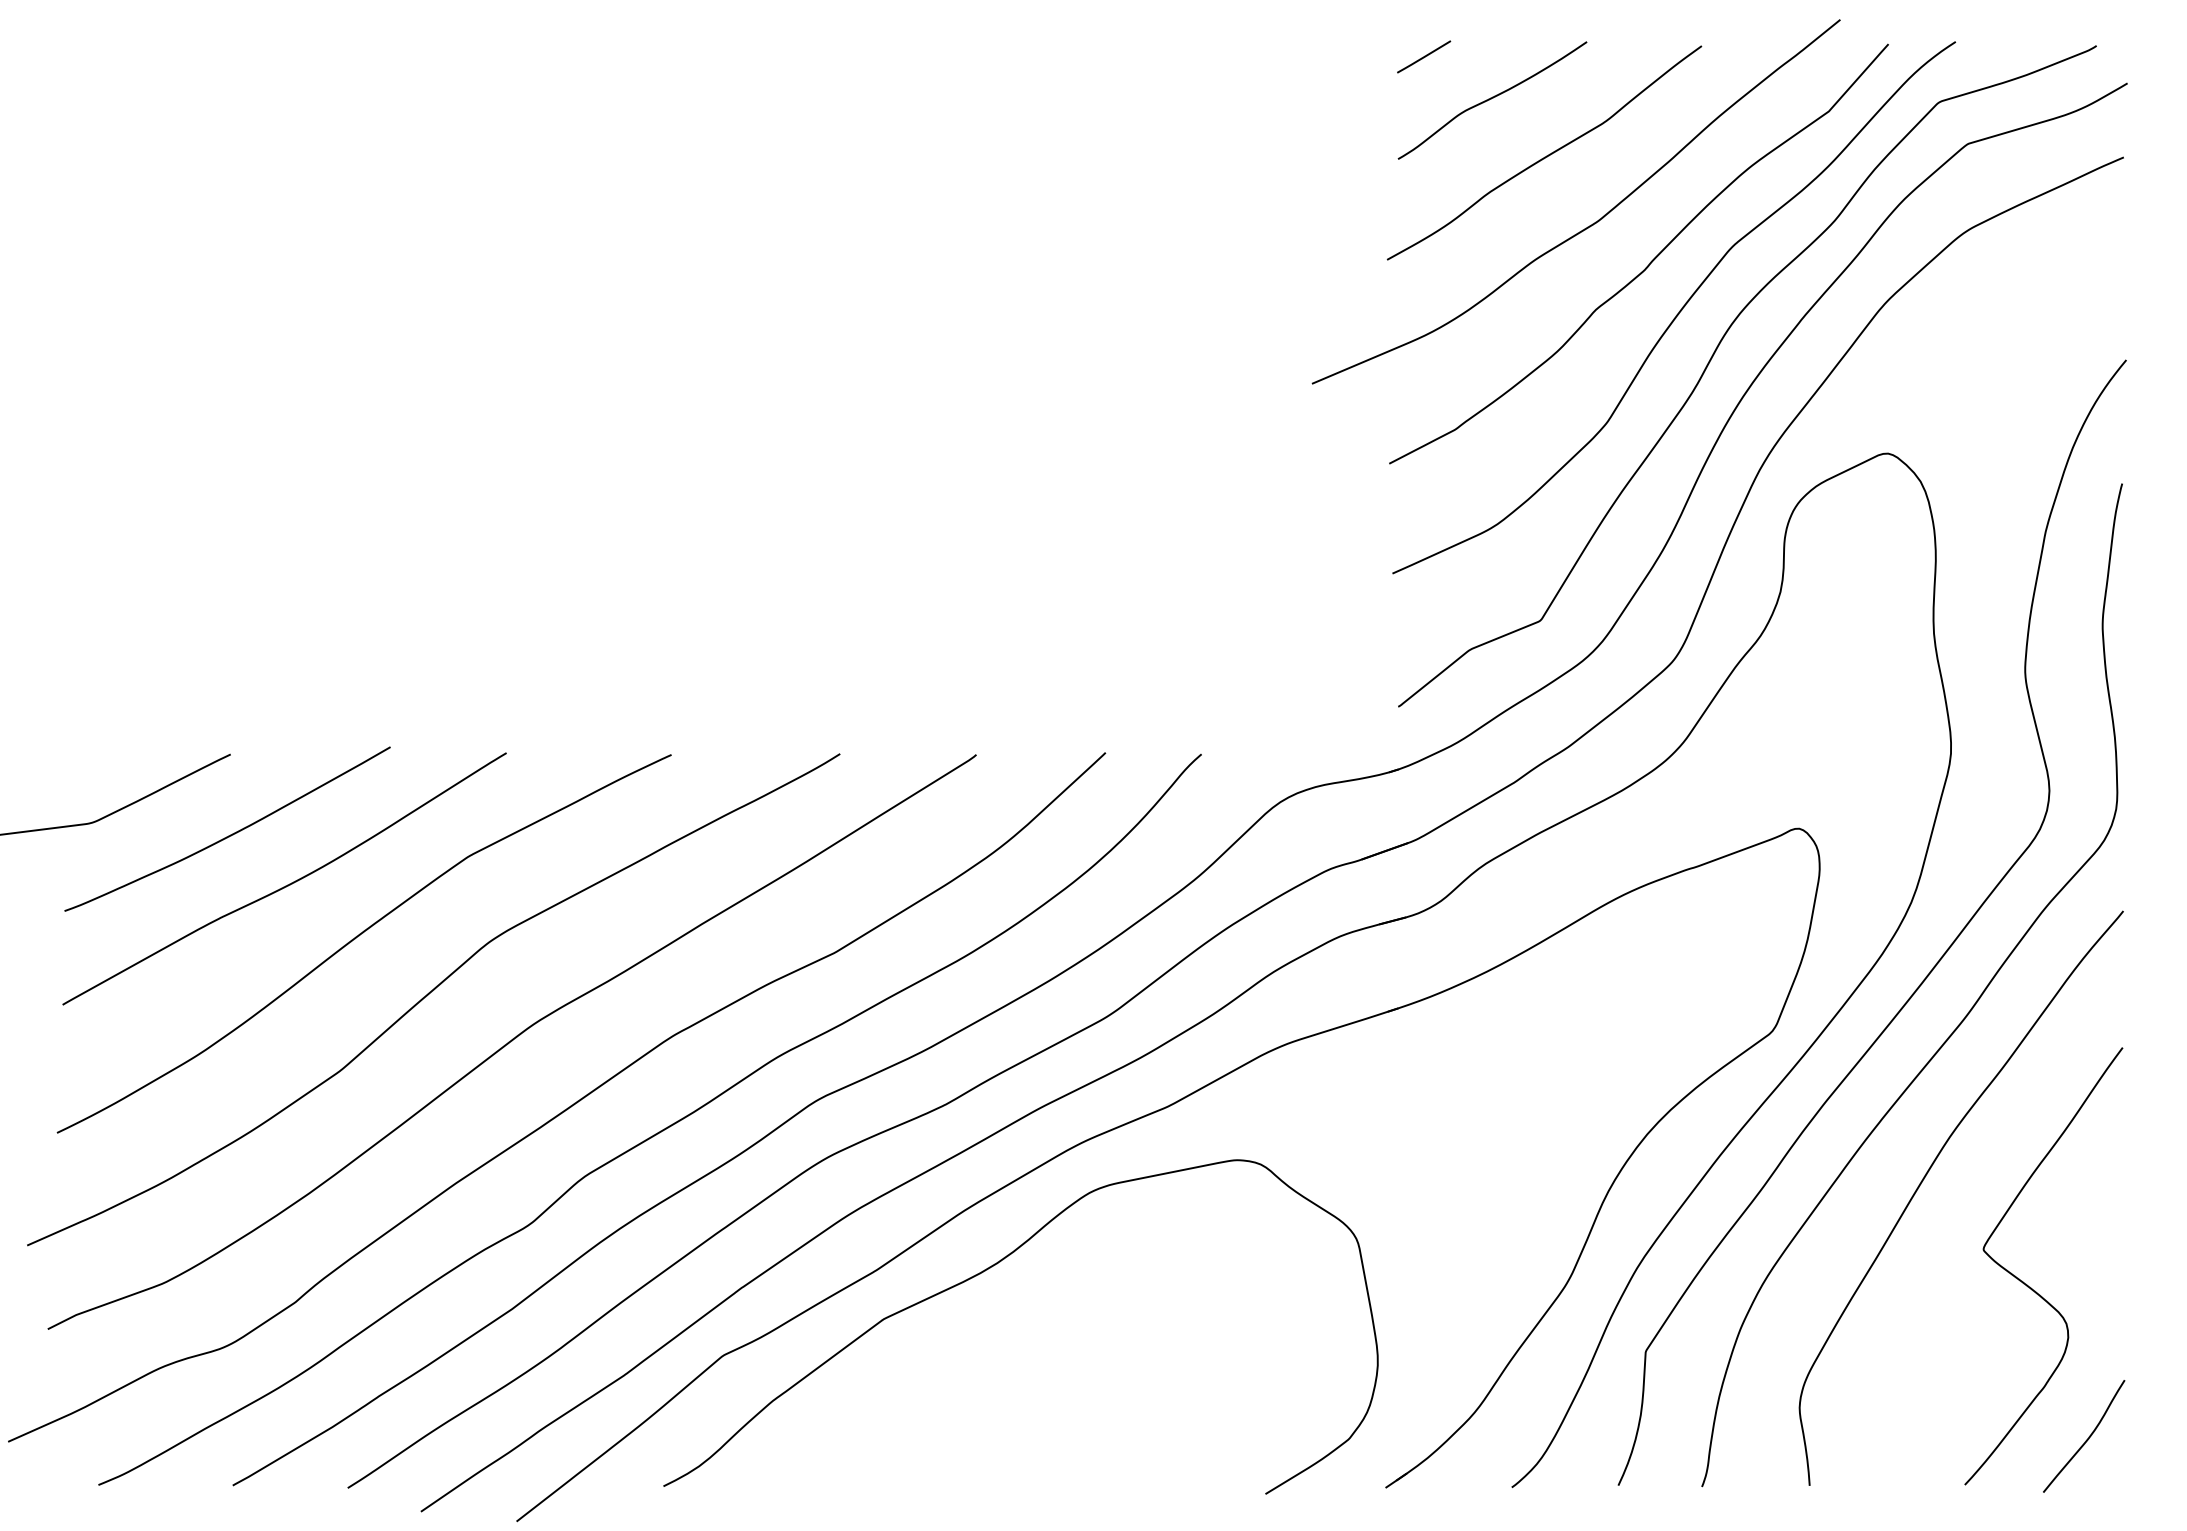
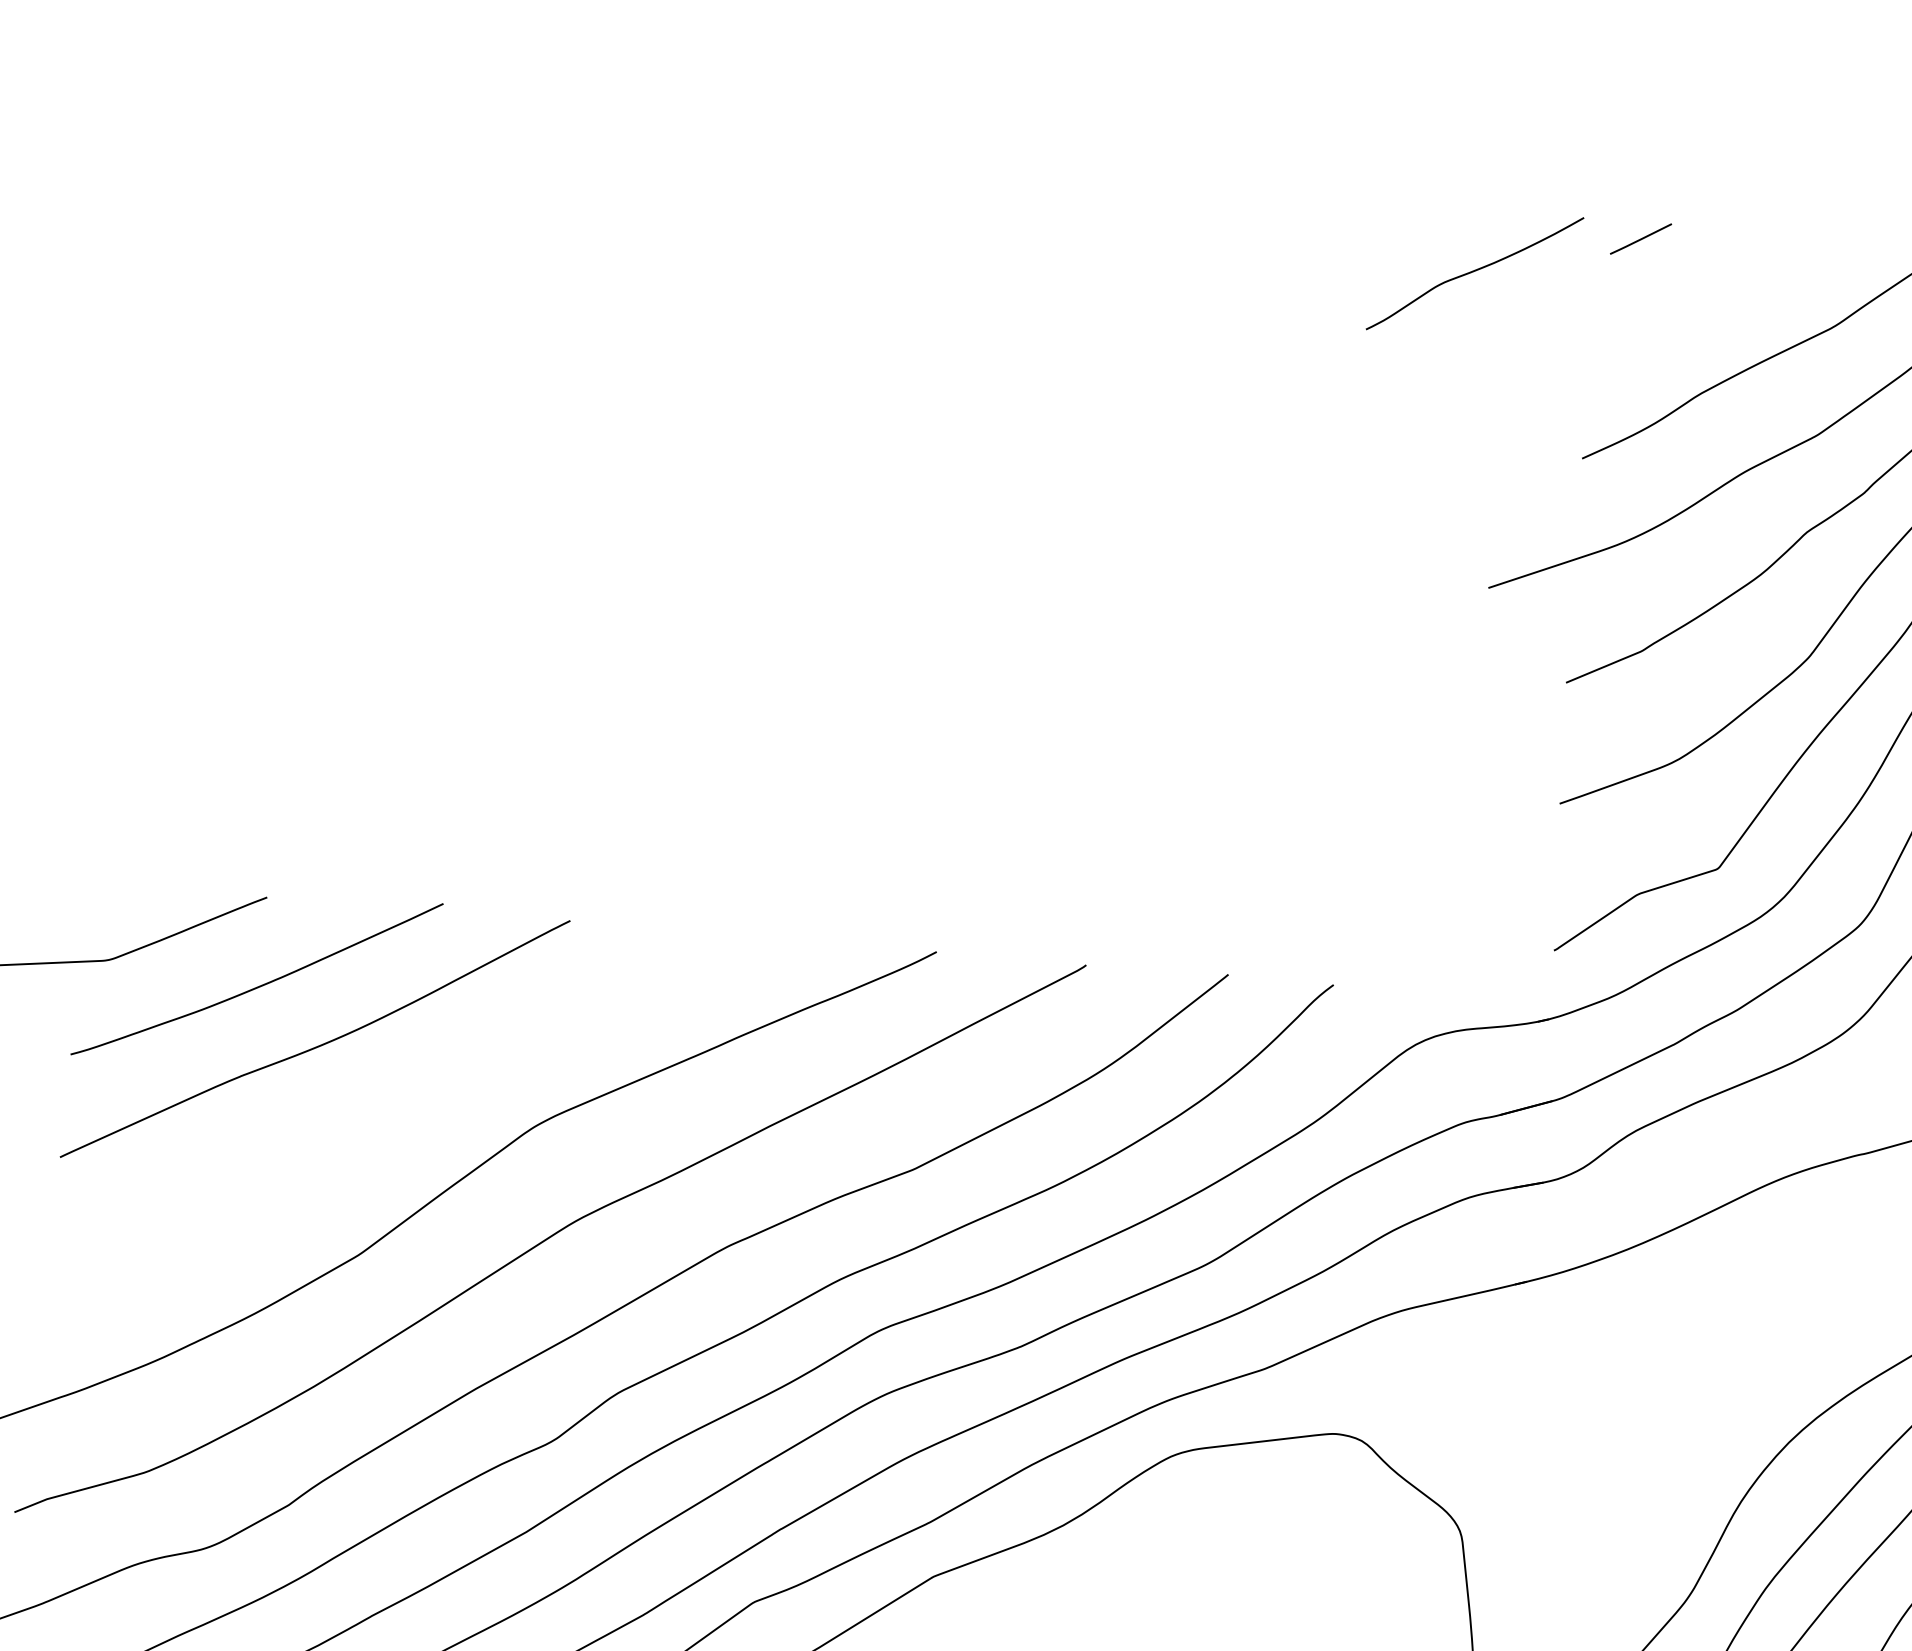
curve: (1491, 99) -> (1473, 272), moved
curve: (359, 936) -> (392, 1109), removed

